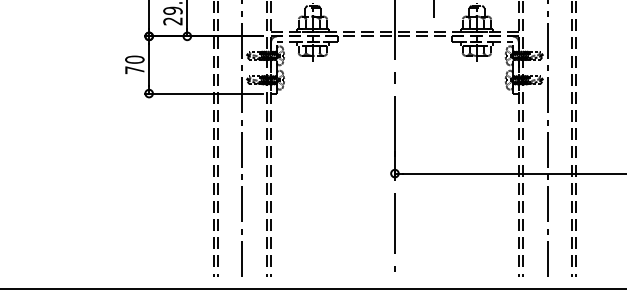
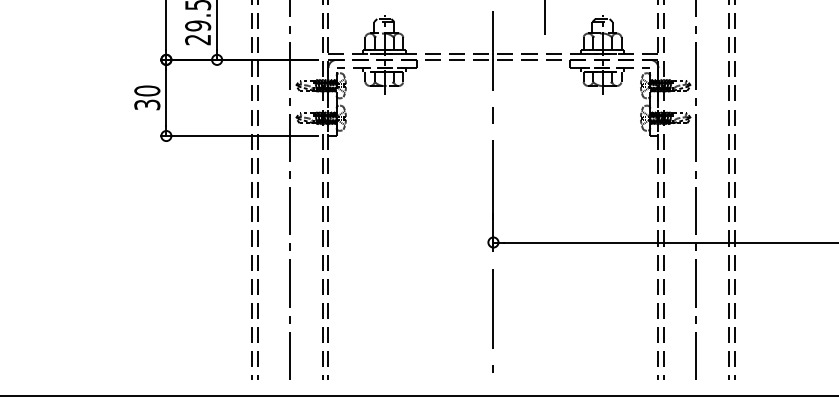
text: (134, 69) -> (147, 104), 70 -> 30

